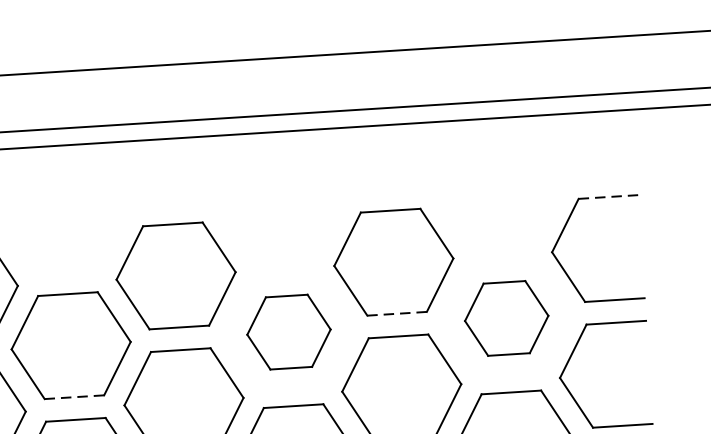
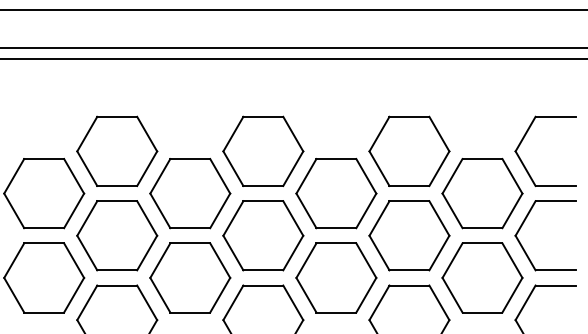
line: (608, 196) -> (555, 116), dashed -> solid
line: (397, 313) -> (409, 185), dashed -> solid
part: (506, 318) -> (482, 193), size x1.43
part: (289, 331) -> (336, 193), size x1.43
line: (74, 397) -> (190, 228), dashed -> solid

